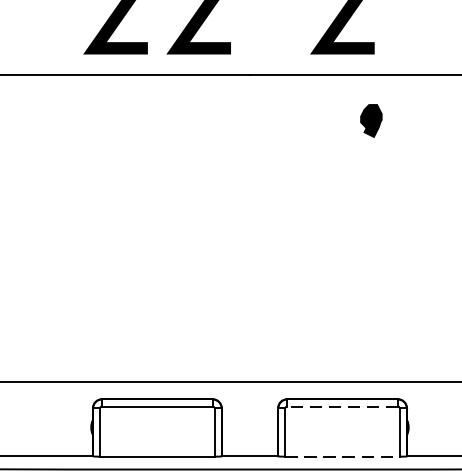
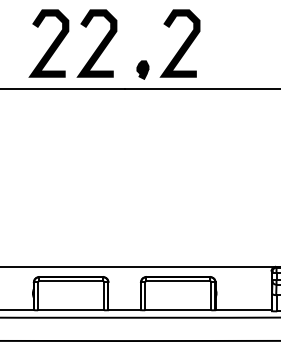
part: (370, 119) -> (142, 69), moved
line: (341, 406) -> (177, 281), dashed -> solid
line: (342, 456) -> (178, 310), dashed -> solid

